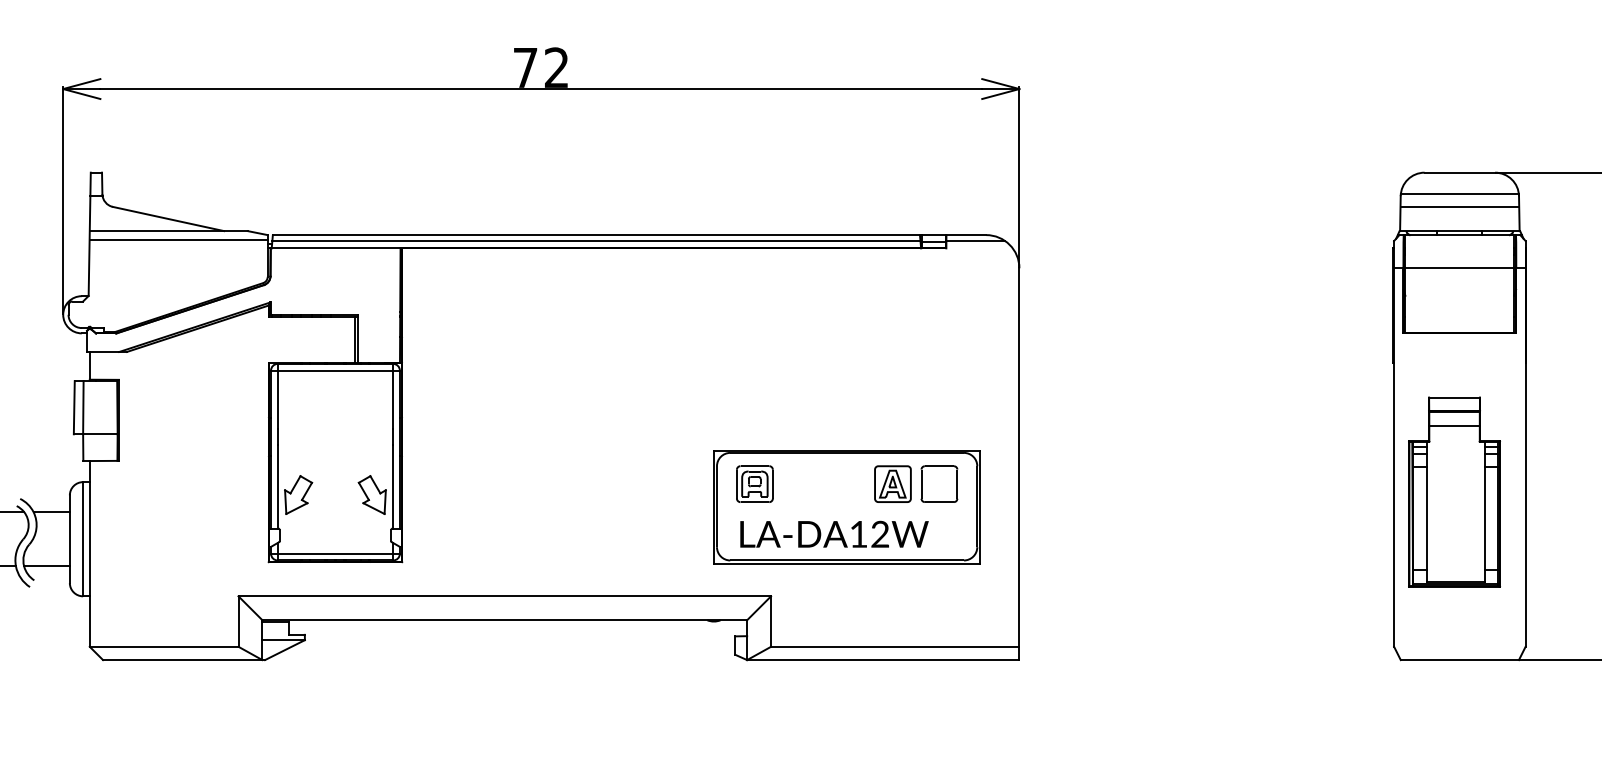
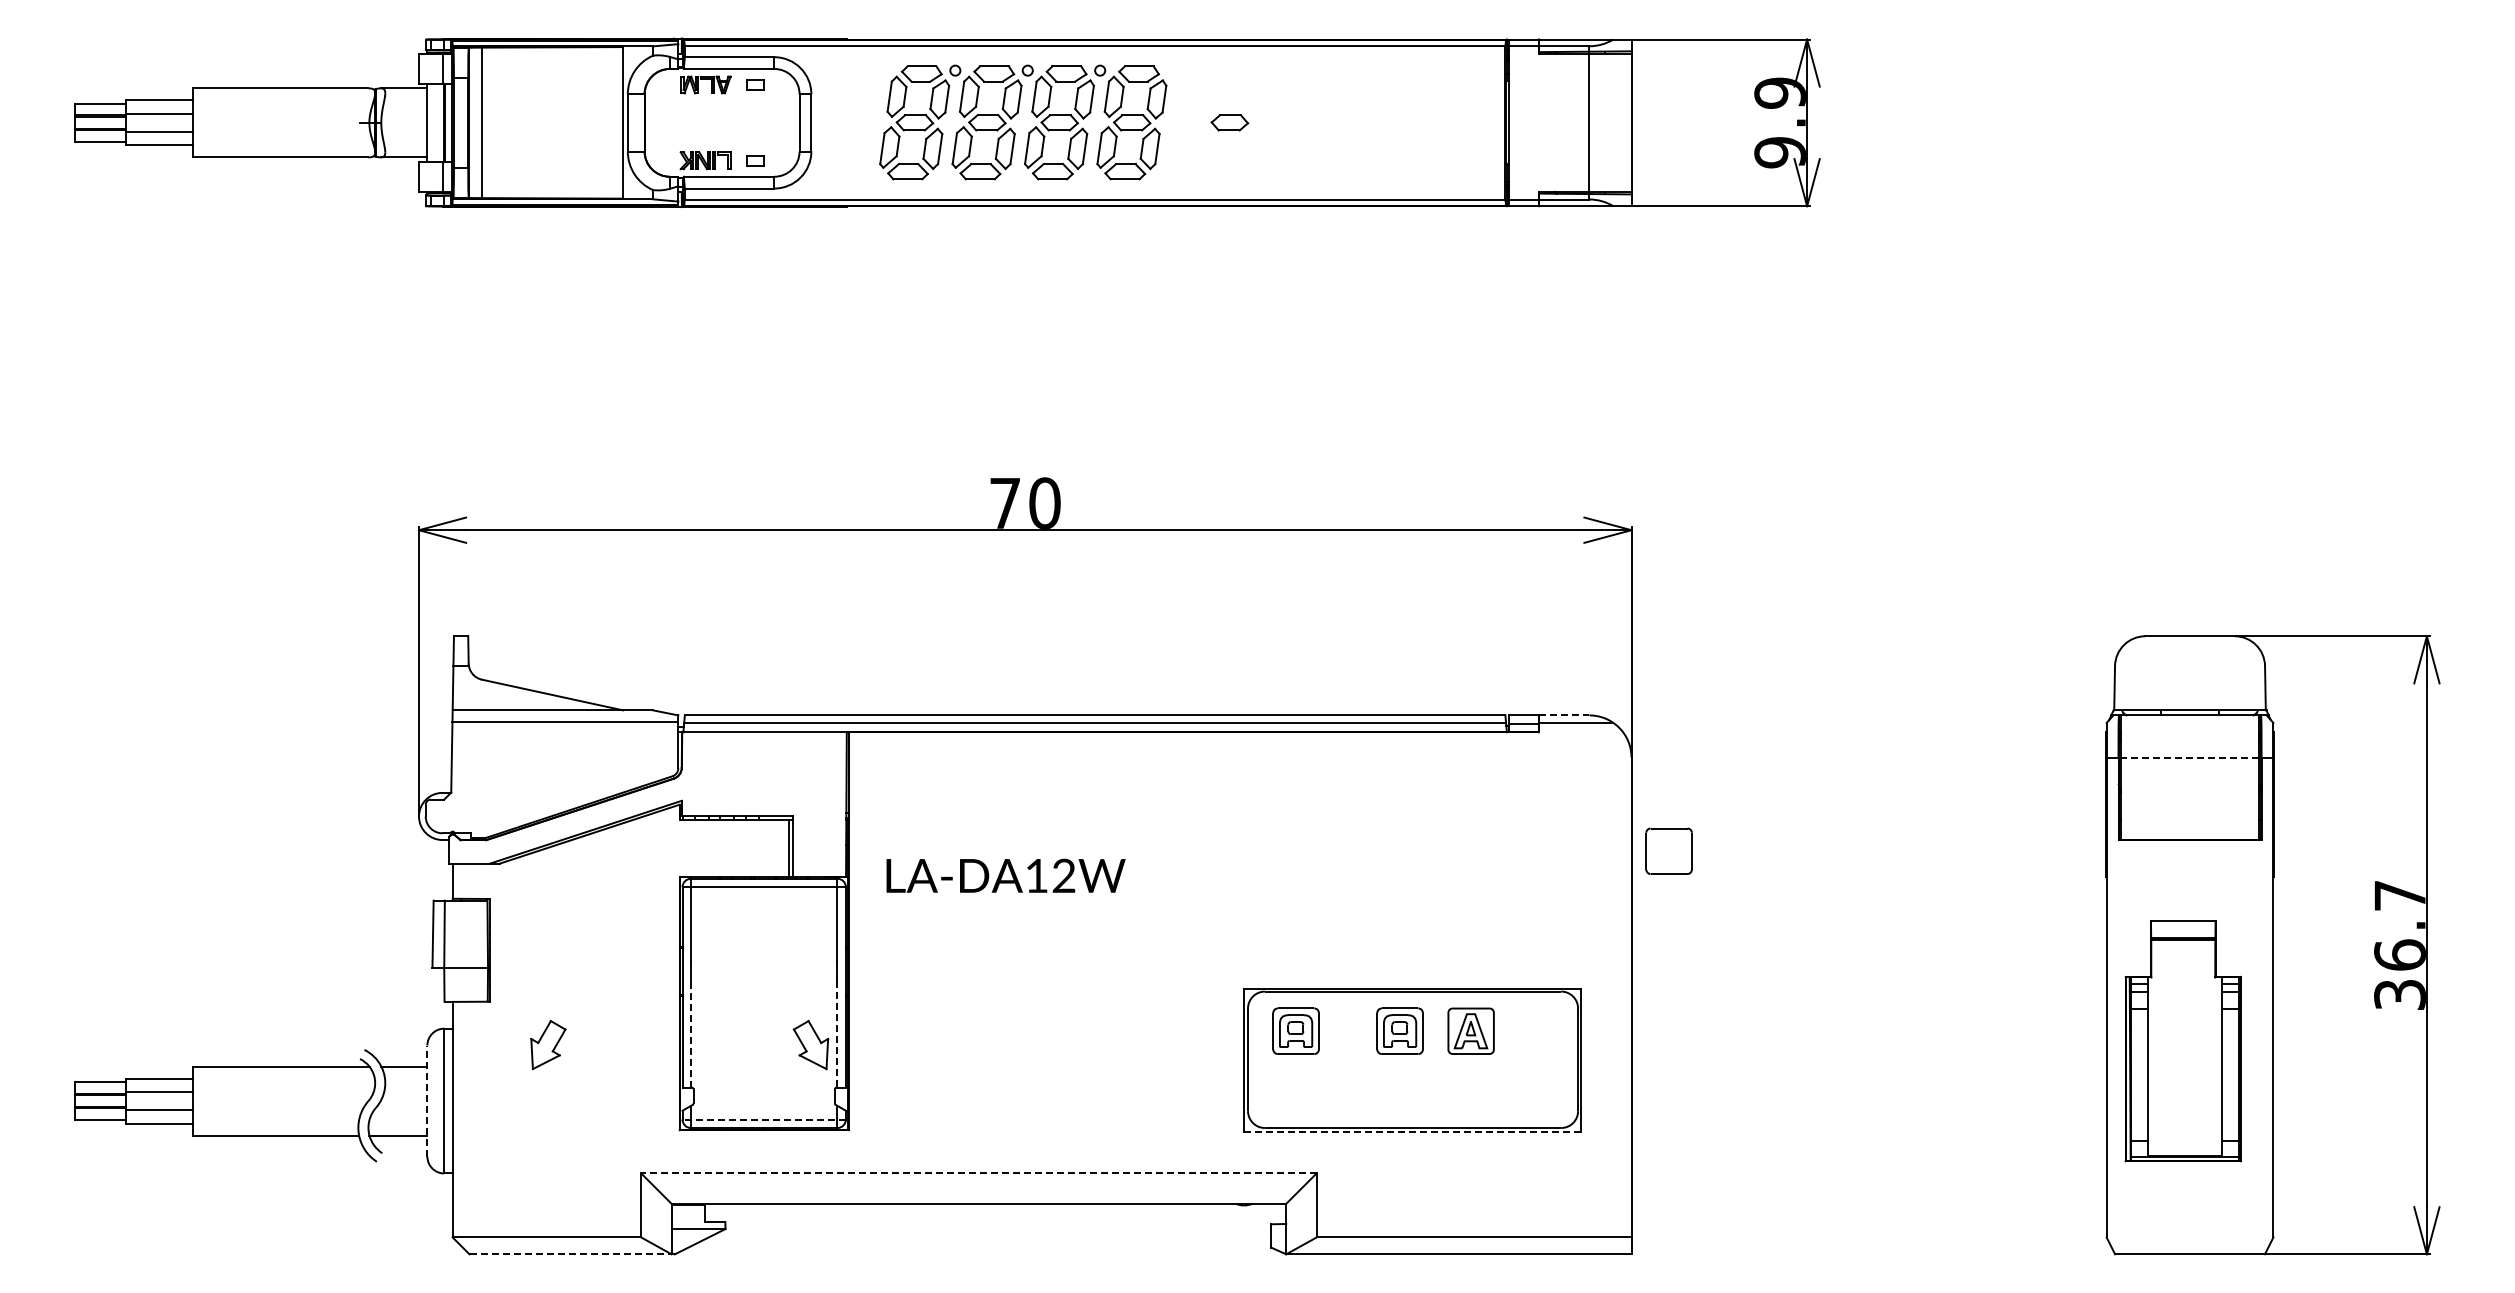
text: (556, 67) -> (1044, 502), 72 -> 70
line: (1459, 194) -> (2189, 663), removed
line: (1459, 206) -> (2189, 679), removed
line: (966, 235) -> (1564, 715), solid -> dashed
line: (1459, 268) -> (2189, 757), solid -> dashed
line: (1454, 426) -> (2183, 957), removed
part: (836, 483) -> (1399, 1030), added
part: (938, 483) -> (1668, 850), moved
line: (277, 486) -> (690, 1034), solid -> dashed
line: (393, 487) -> (837, 1035), solid -> dashed
part: (298, 495) -> (548, 1045), moved
text: (834, 534) -> (1005, 875), moved
line: (69, 539) -> (427, 1101), solid -> dashed
line: (335, 553) -> (764, 1119), solid -> dashed
line: (847, 564) -> (1413, 1132), solid -> dashed
line: (504, 596) -> (978, 1173), solid -> dashed
line: (183, 660) -> (571, 1254), solid -> dashed

